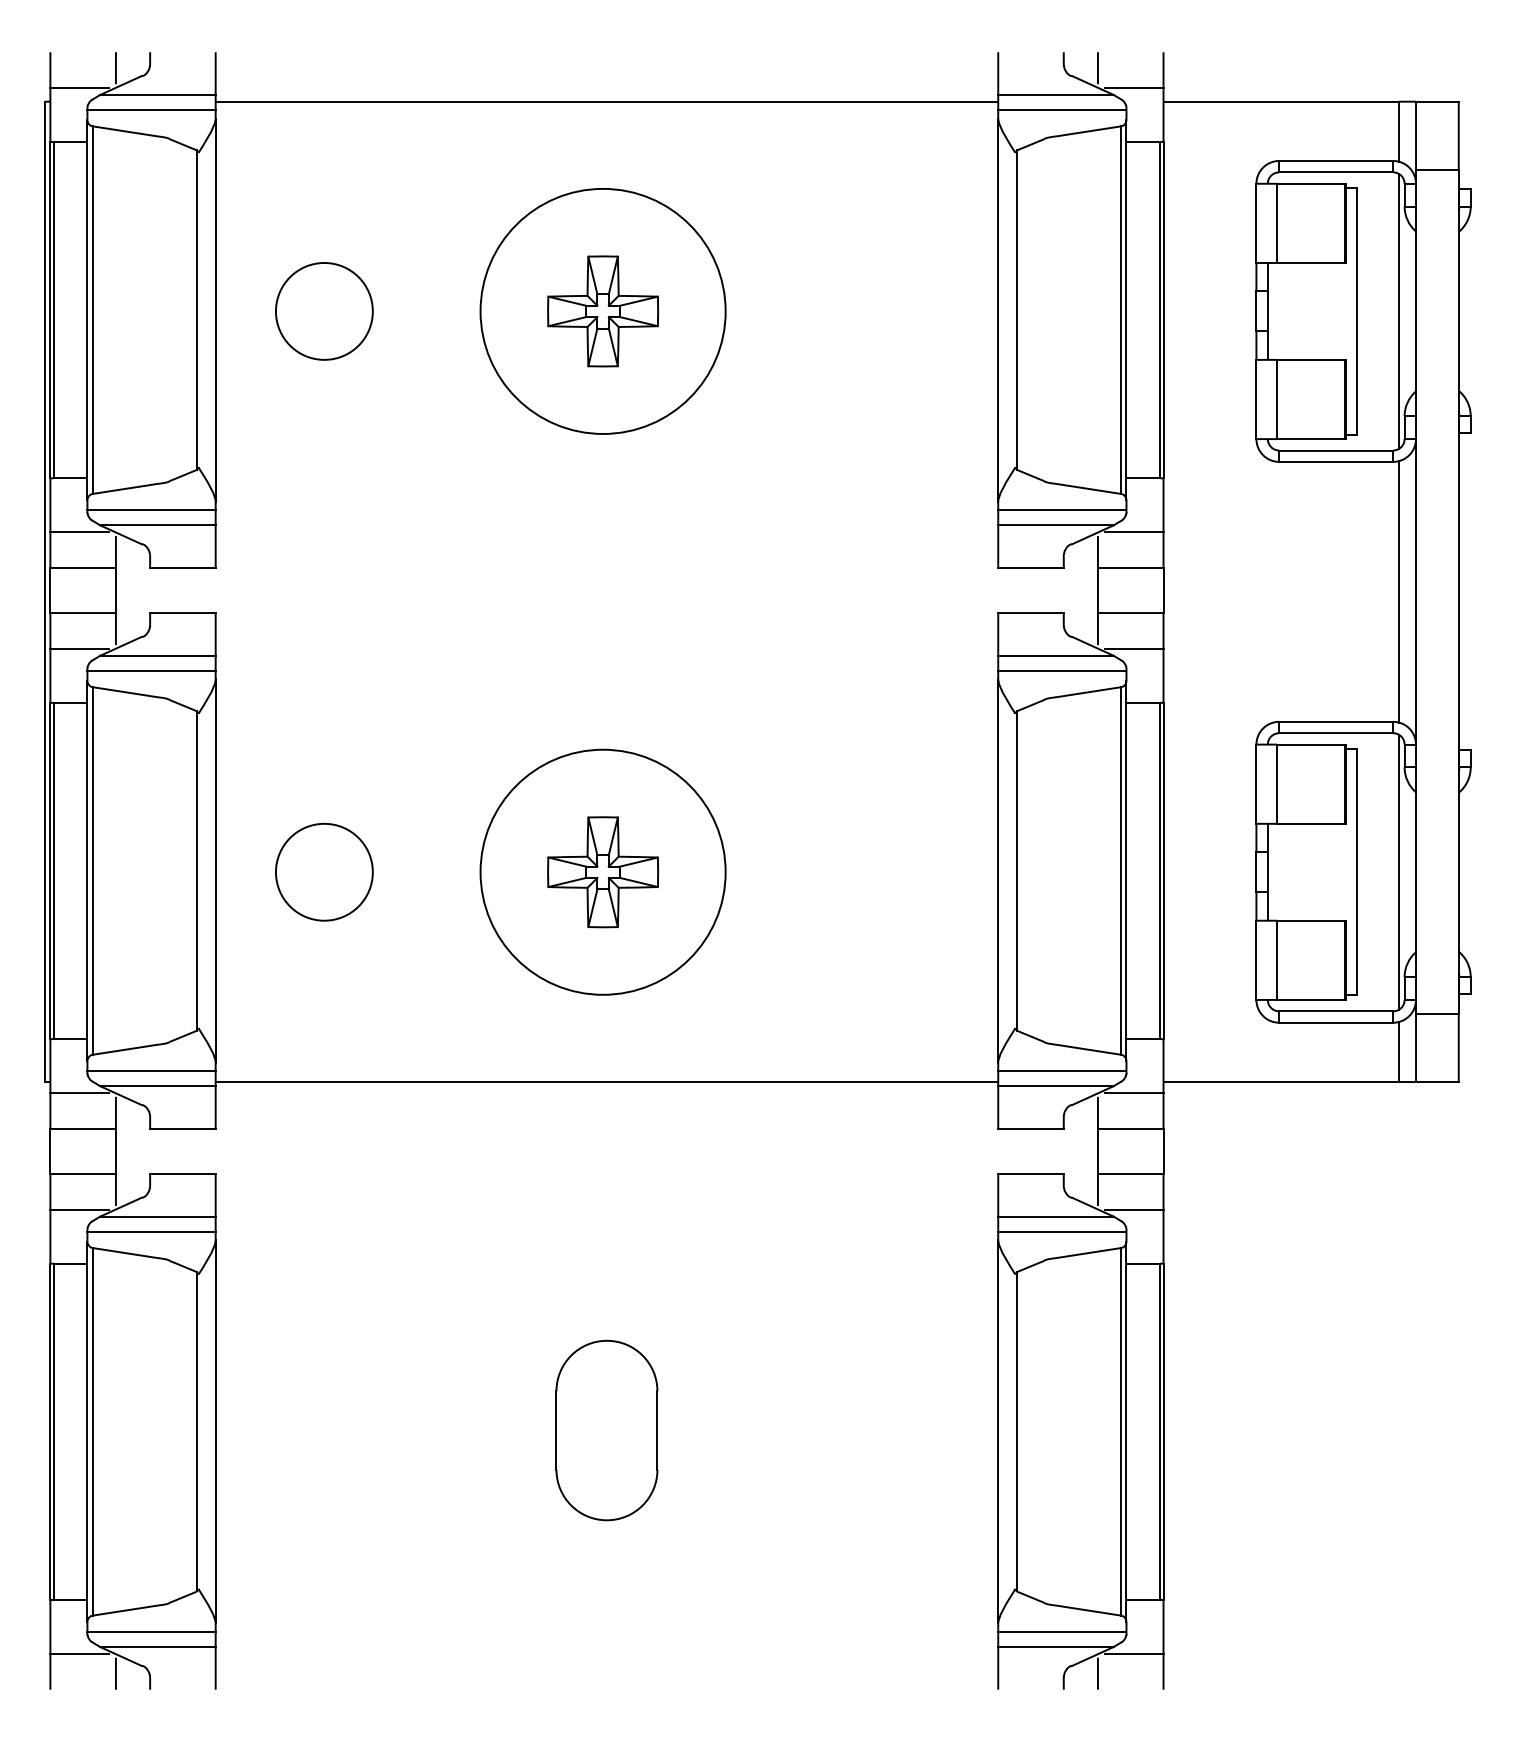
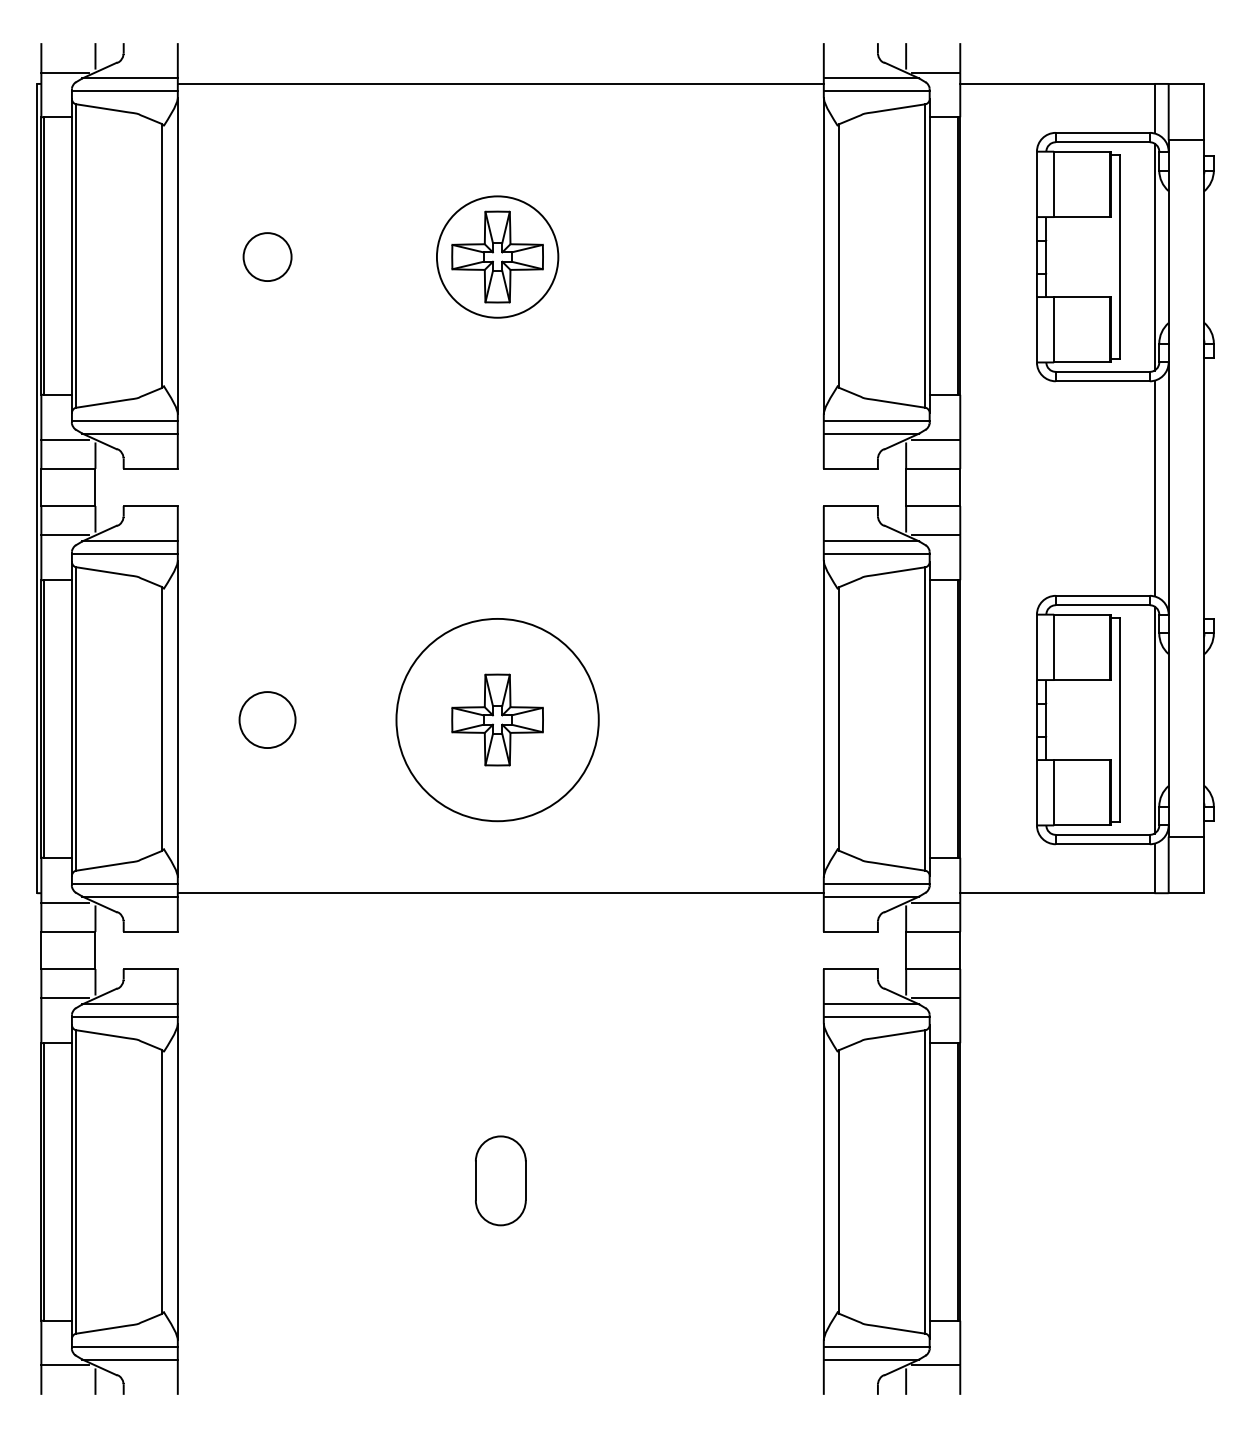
circle: (602, 310) -> (497, 256), size x0.6
circle: (324, 311) -> (267, 257), size x0.6
circle: (323, 871) -> (266, 719), size x0.7
part: (606, 1430) -> (500, 1180), size x0.6

